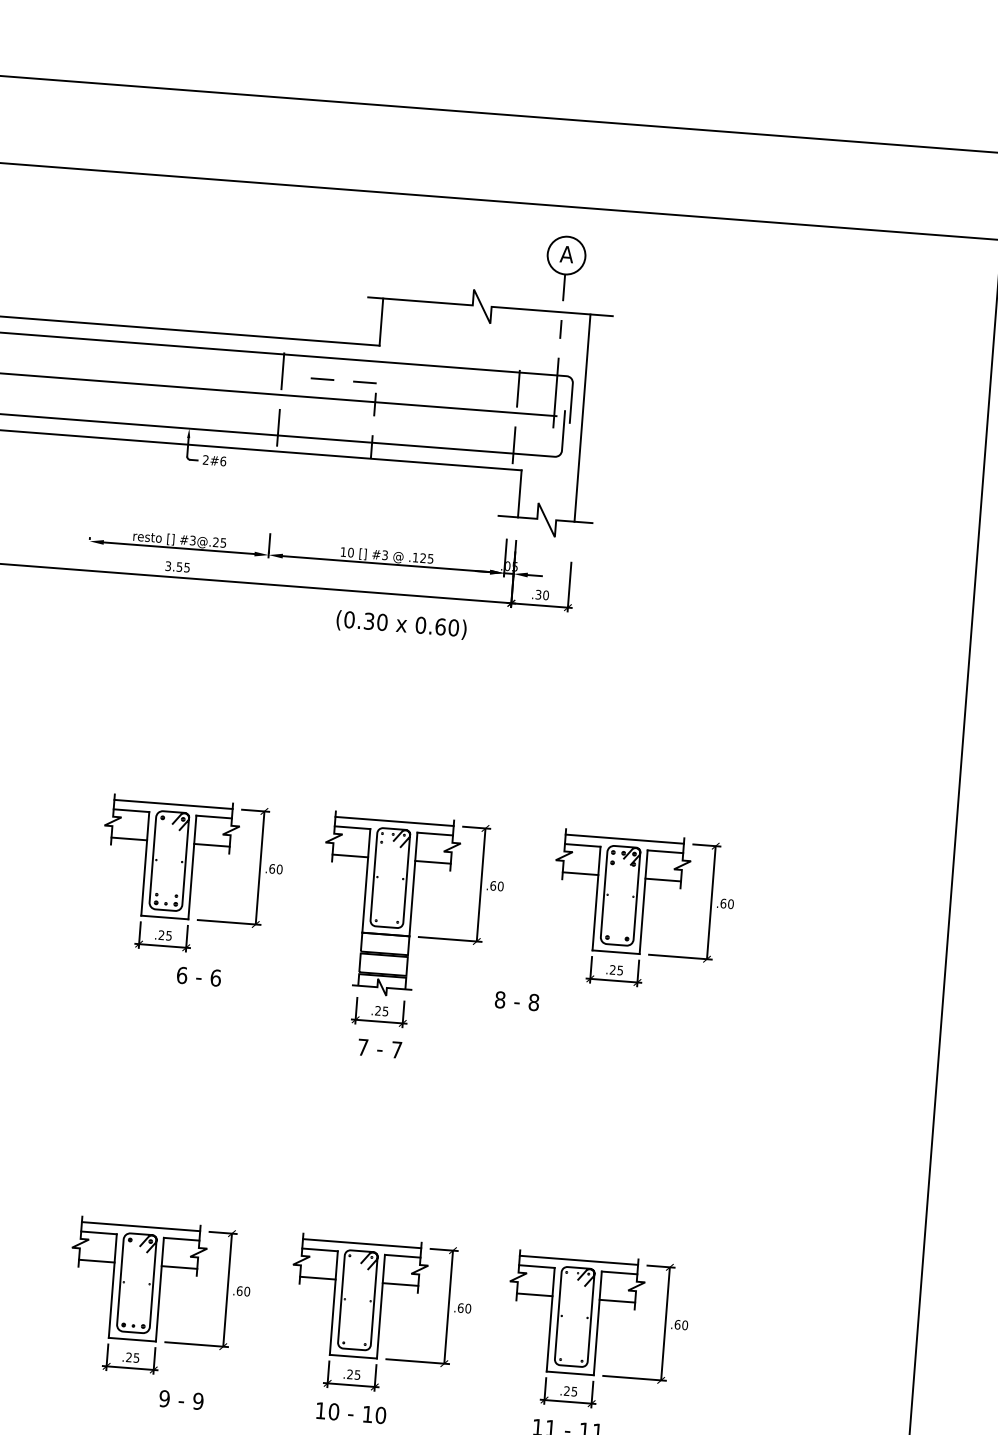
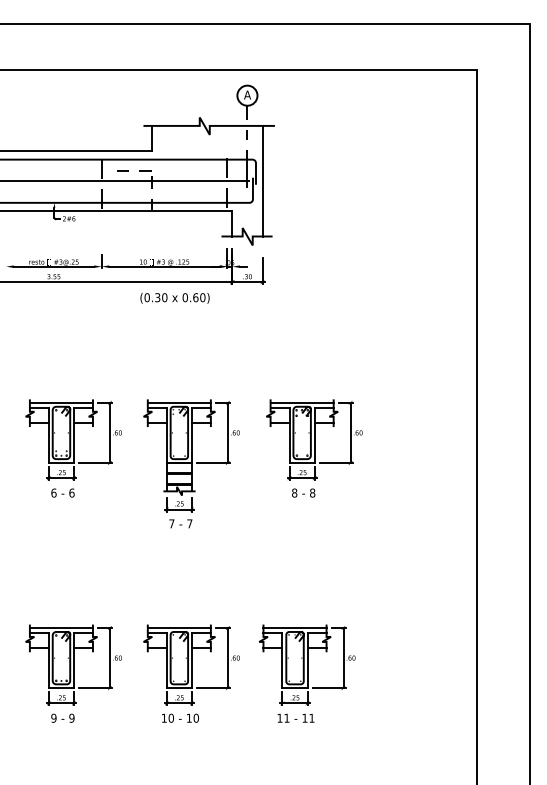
text: (198, 975) -> (62, 492), moved
text: (516, 1000) -> (303, 492), moved
text: (180, 1398) -> (62, 717), moved

